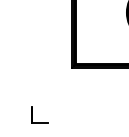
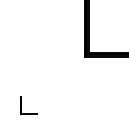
part: (32, 114) -> (21, 104), moved

